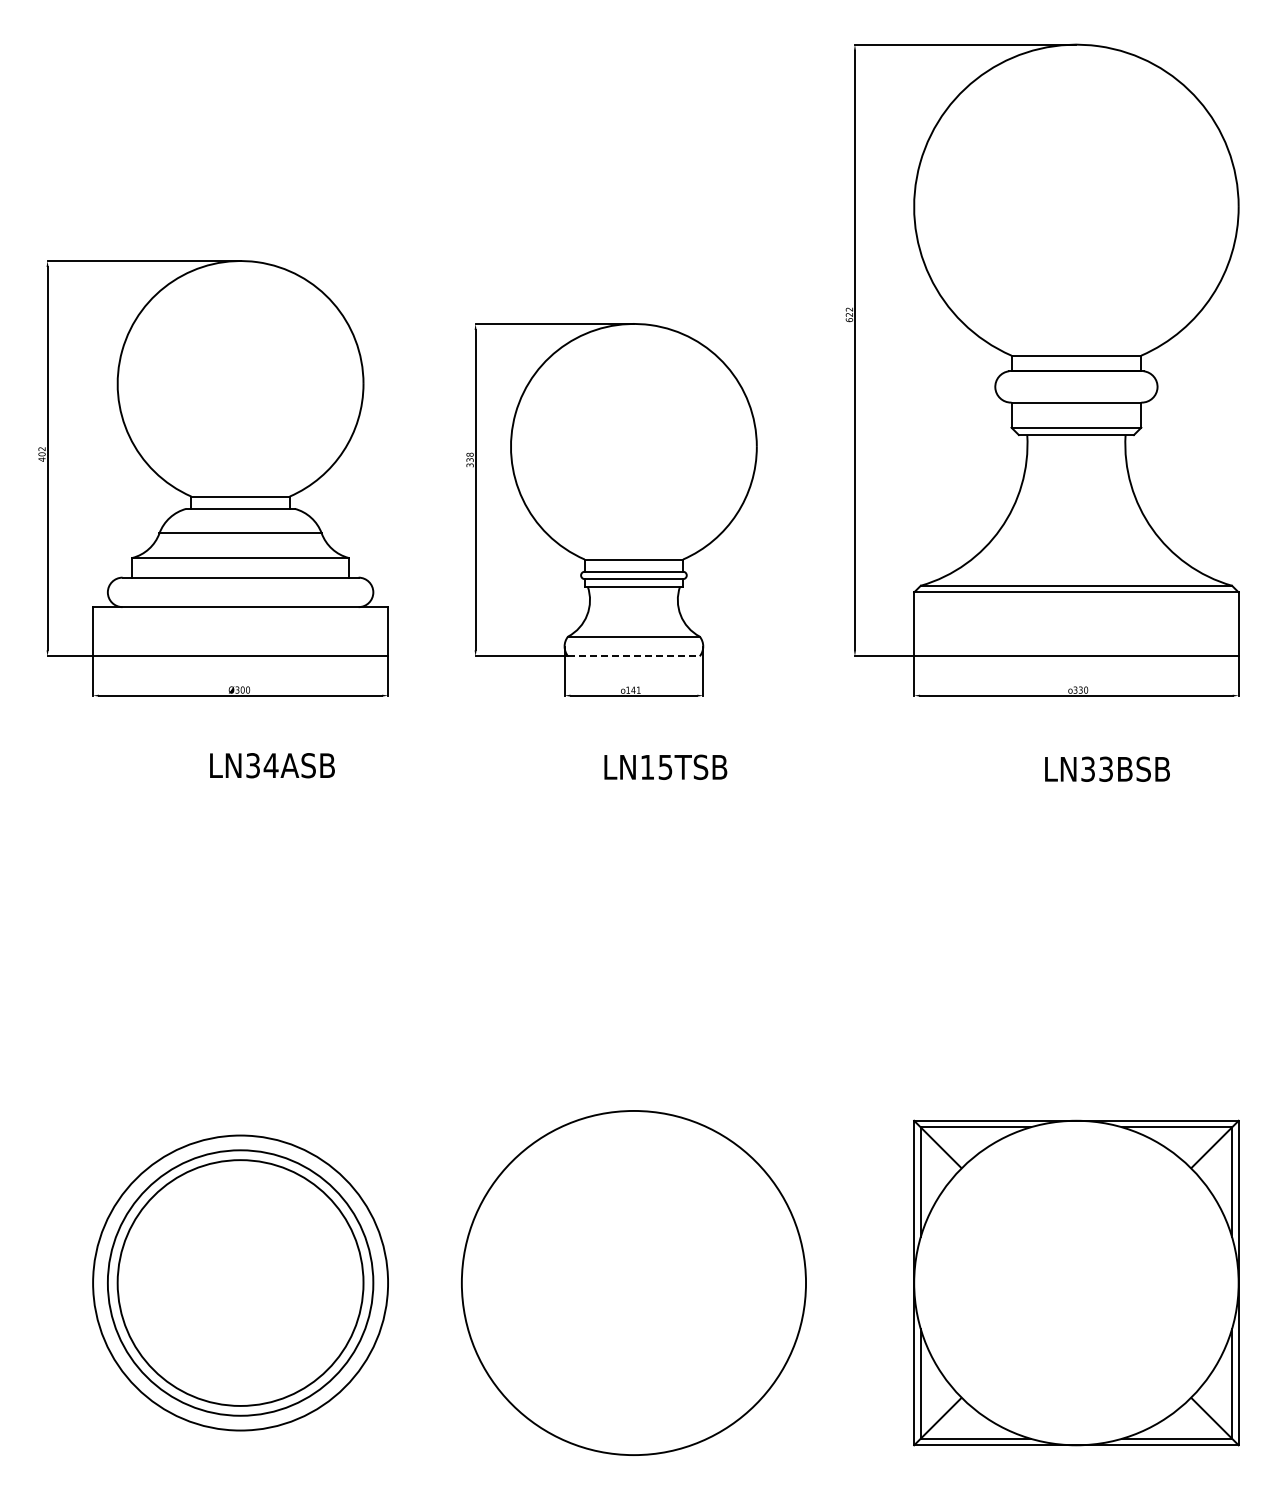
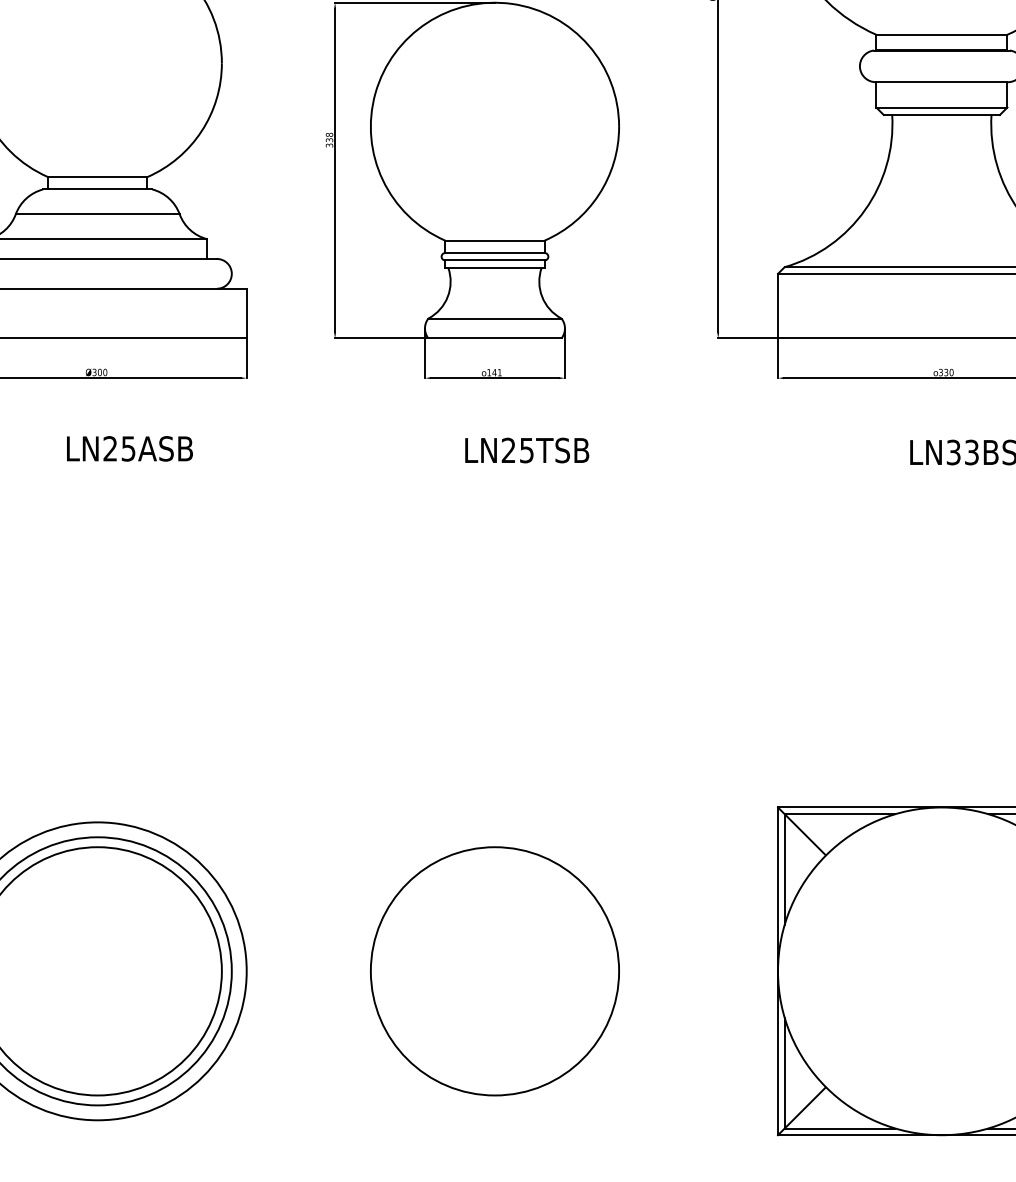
line: (633, 656) -> (494, 338), dashed -> solid
text: (262, 765) -> (119, 448), LN34ASB -> LN25ASB
text: (646, 766) -> (507, 449), LN15TSB -> LN25TSB
circle: (633, 1282) -> (494, 970), size x0.71

